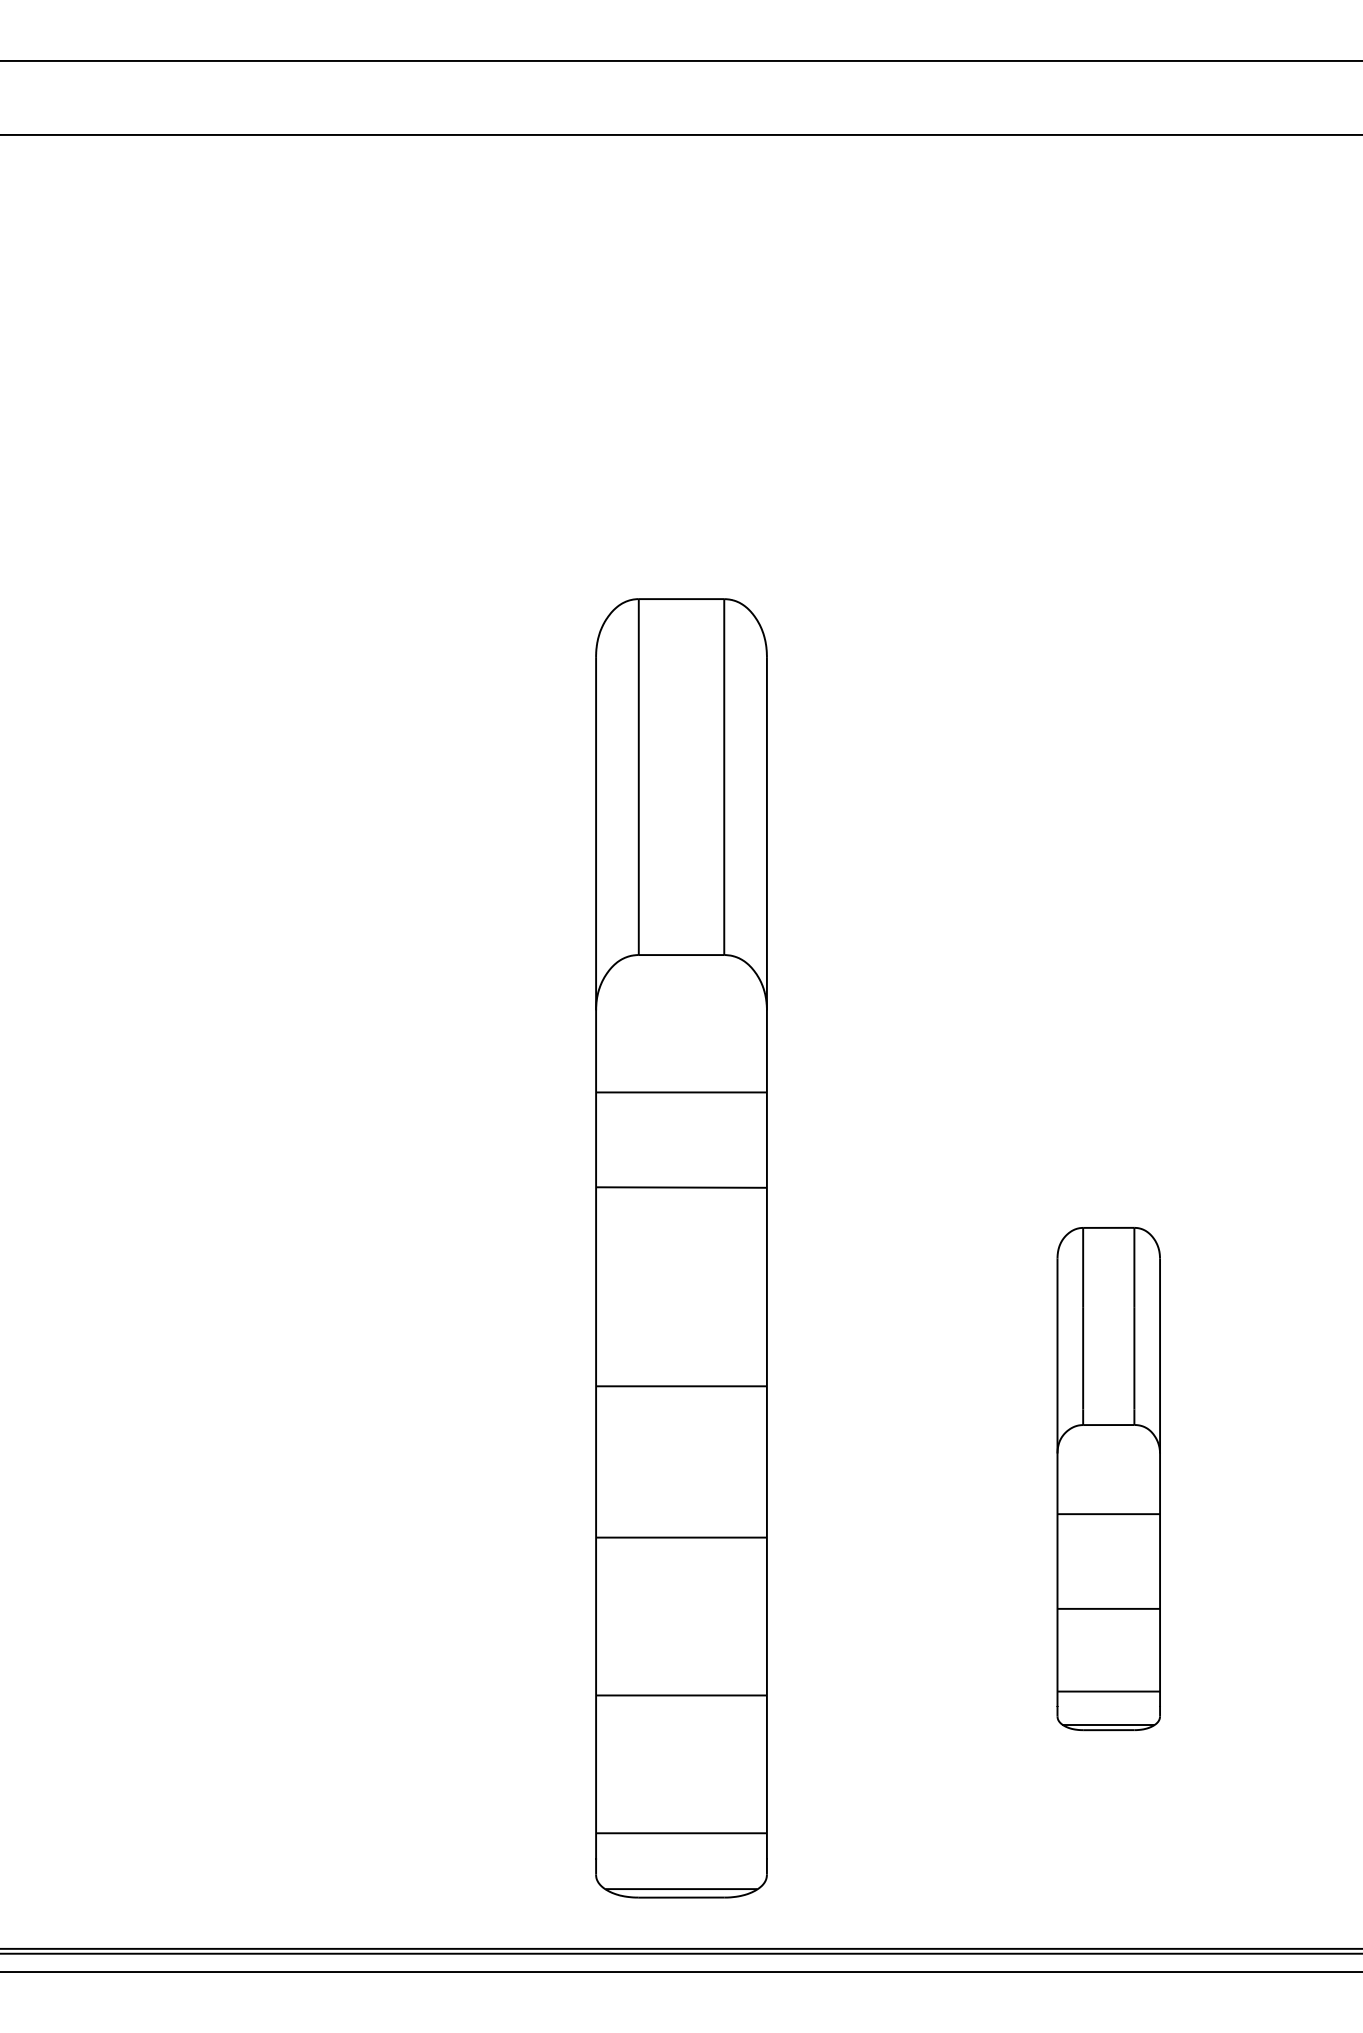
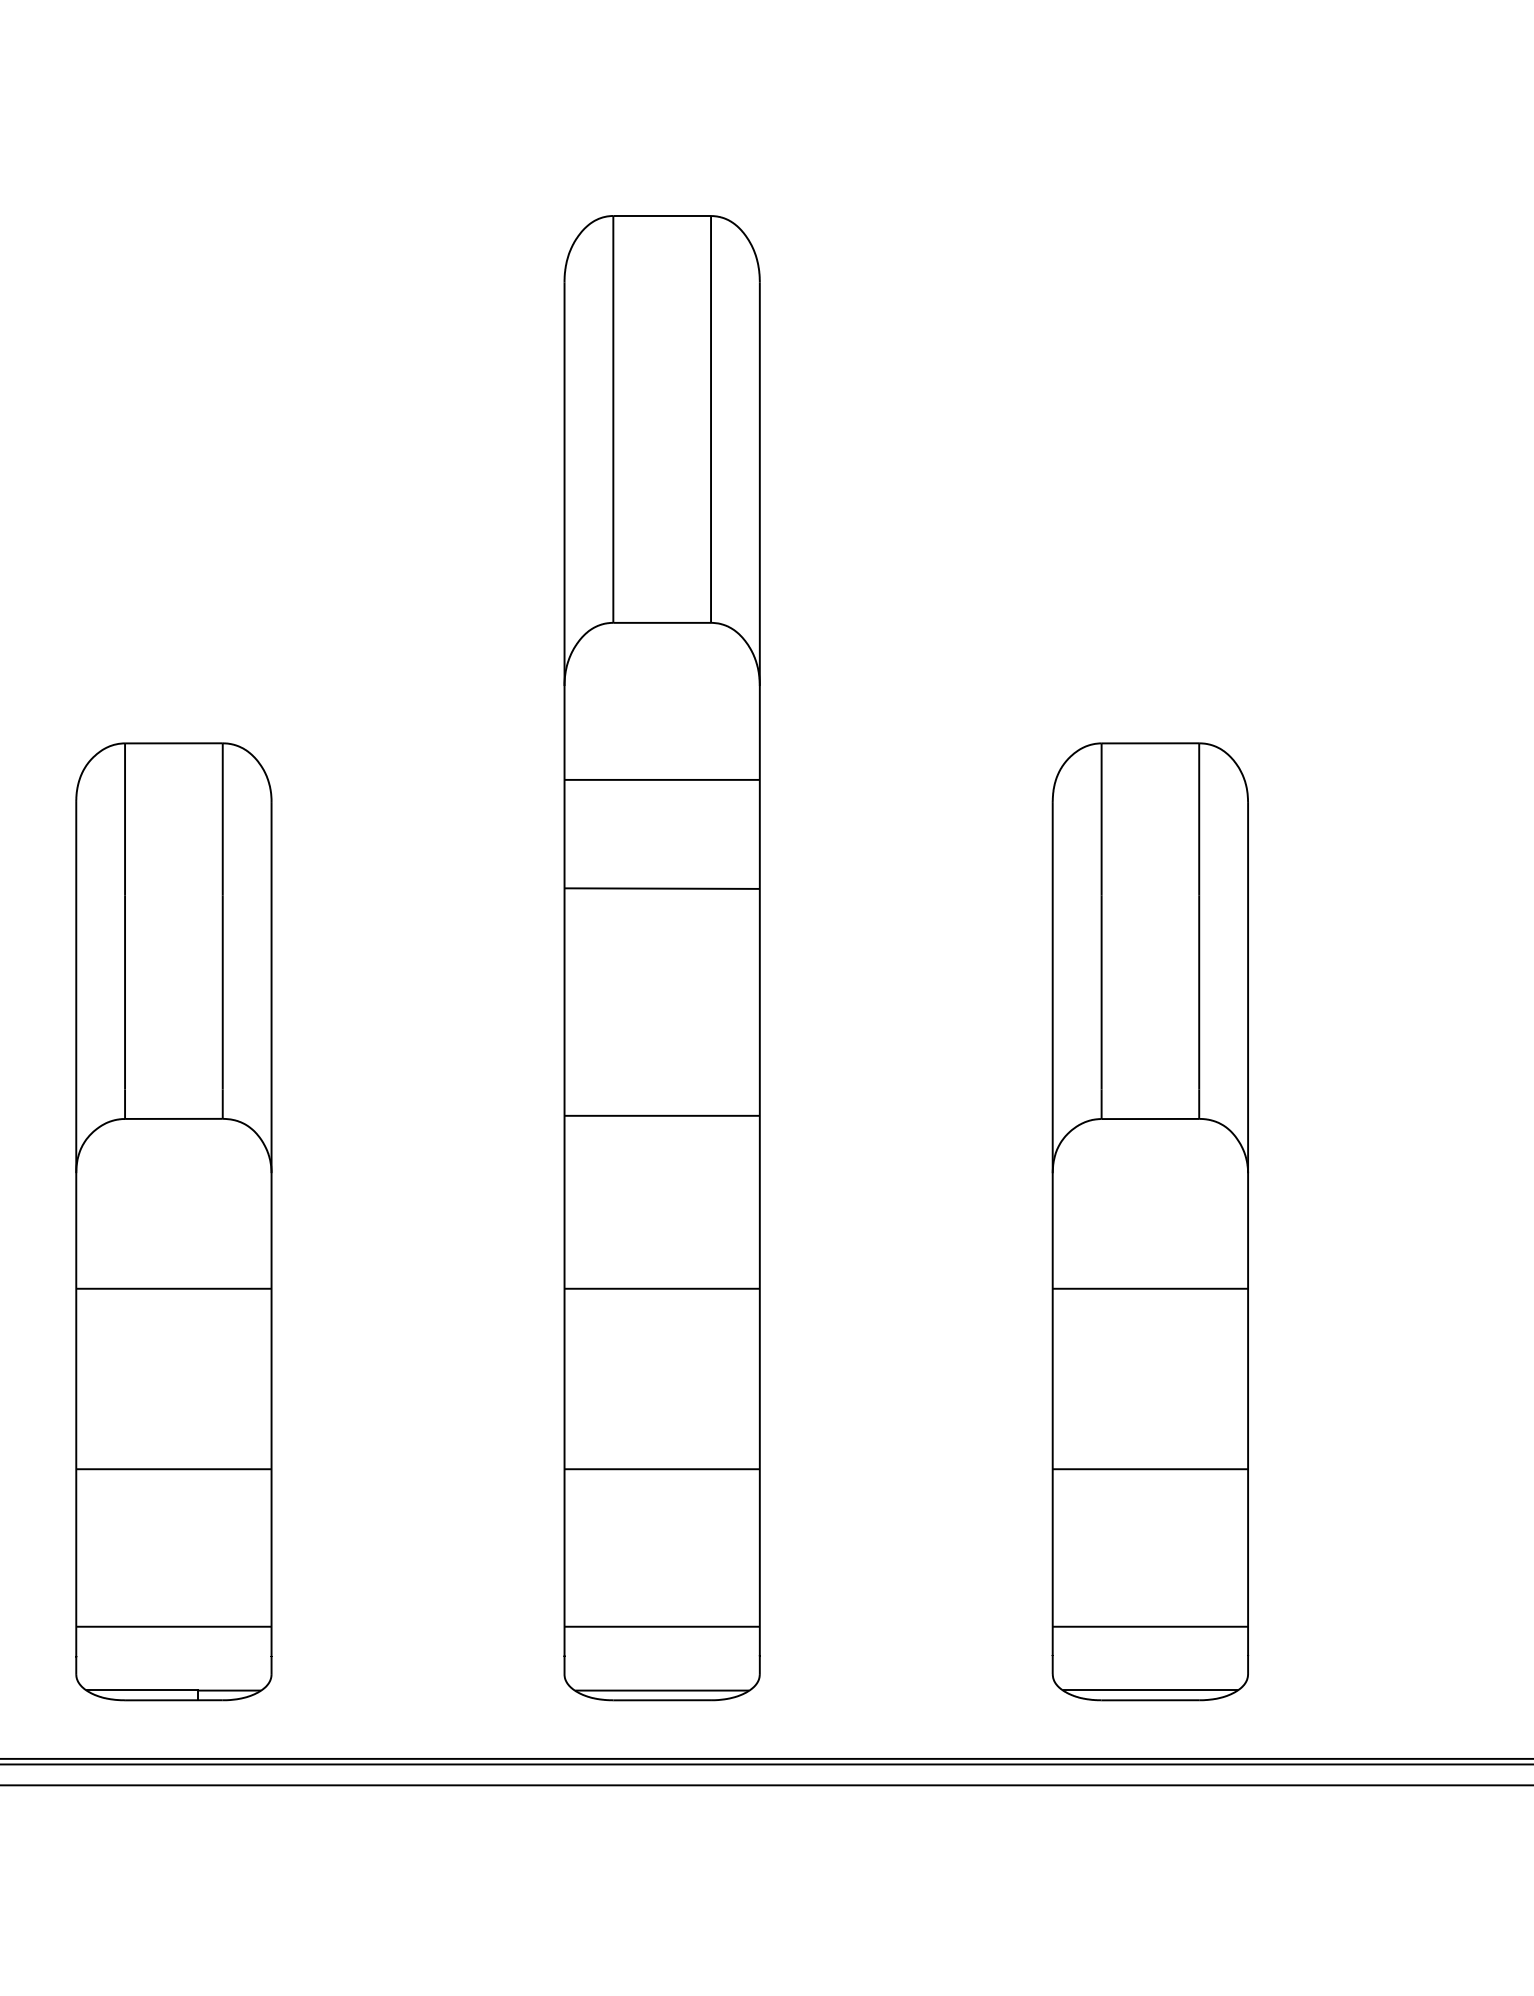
part: (254, 1478) -> (174, 1221), added
part: (1108, 1478) -> (1150, 1221), size x1.67

